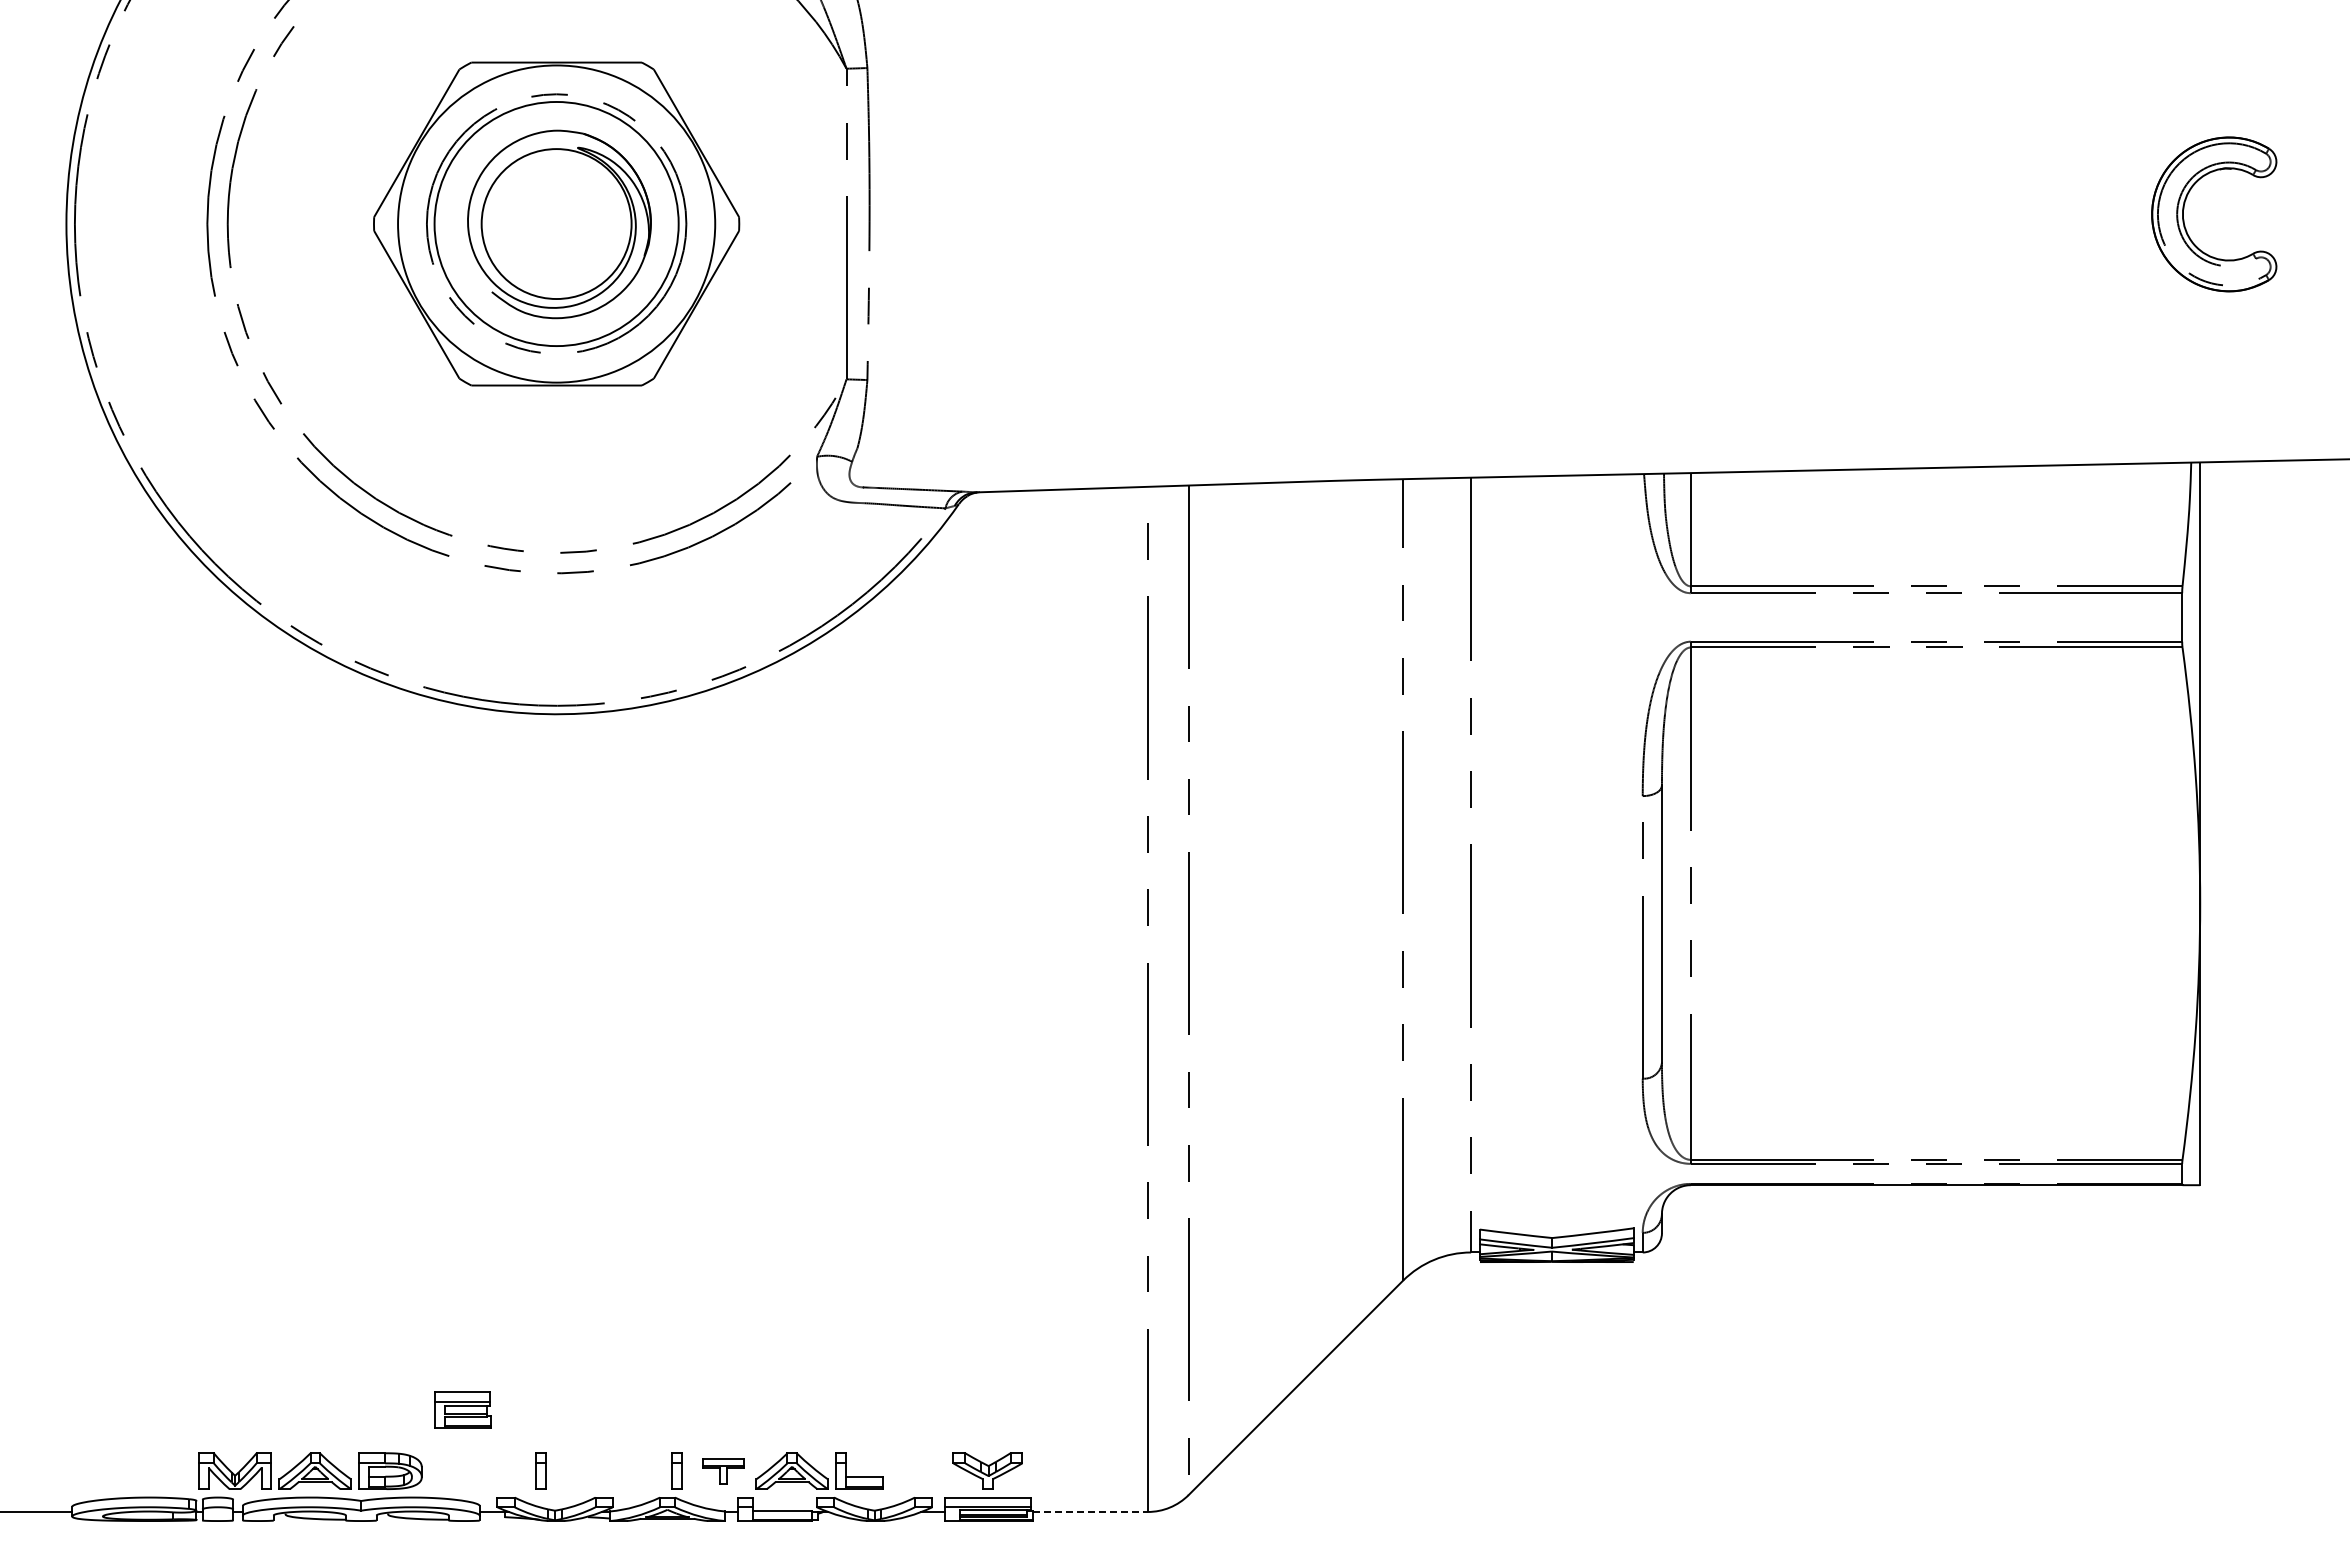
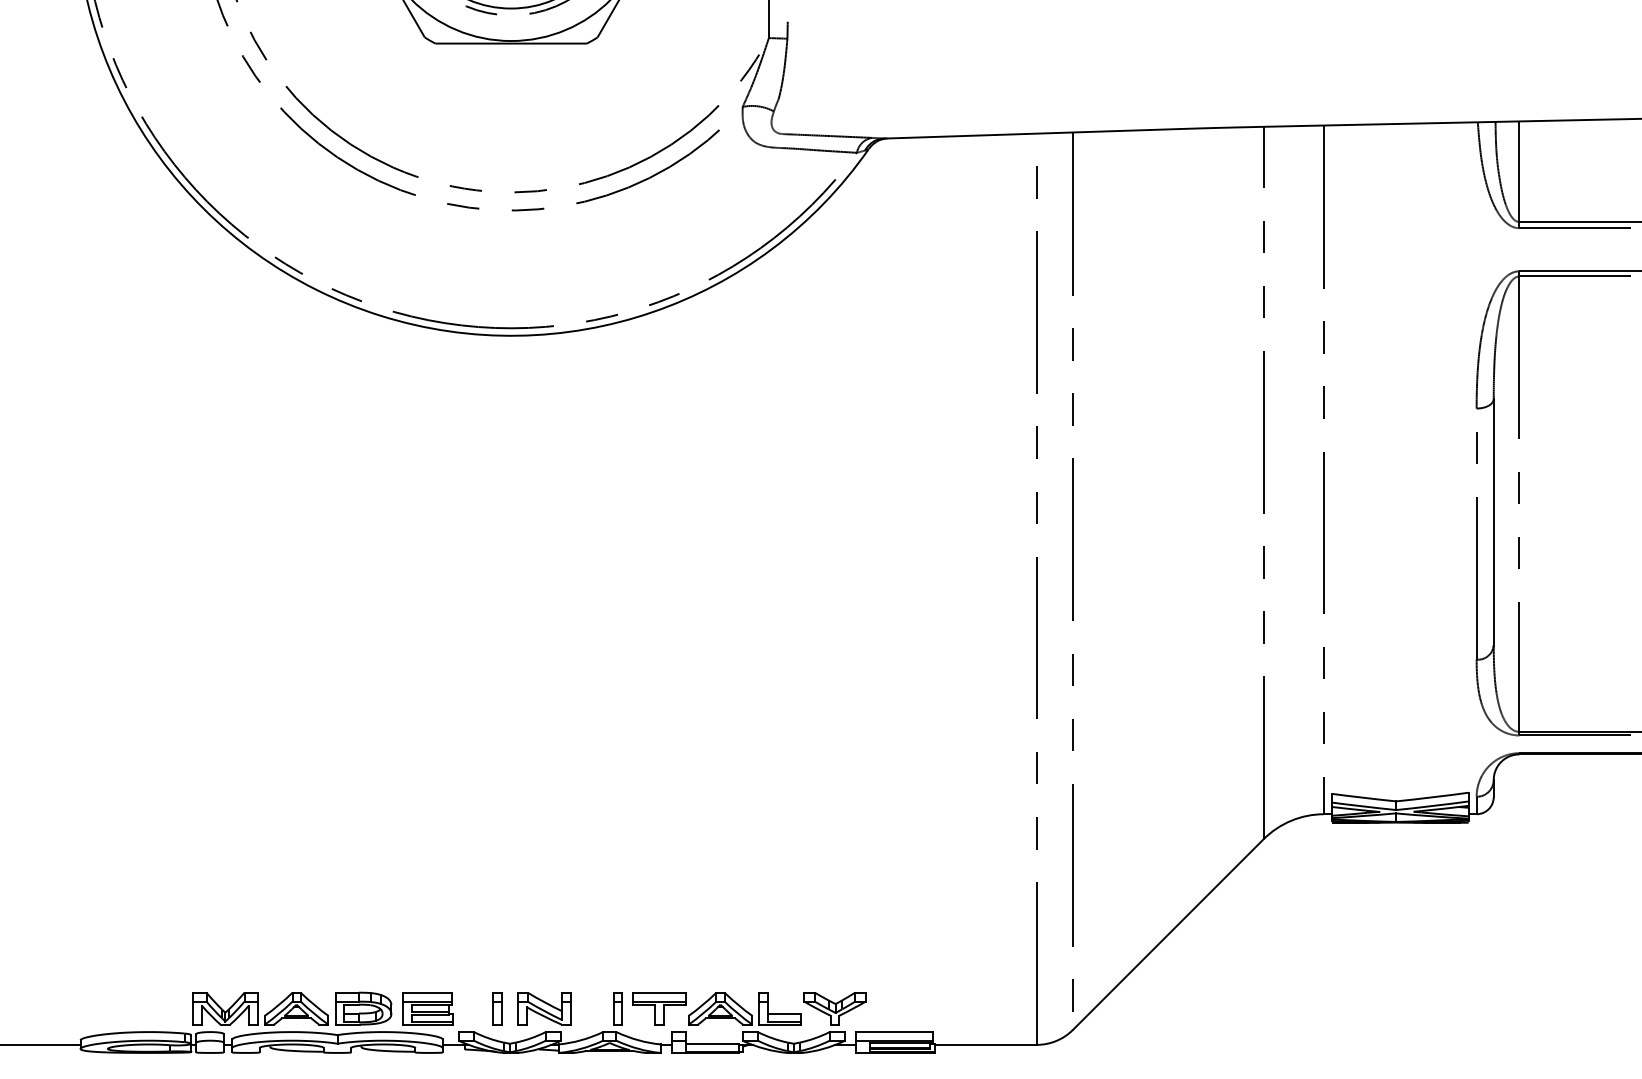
part: (462, 1409) -> (427, 1008), moved
part: (594, 1470) -> (544, 1008), added
part: (723, 1470) -> (659, 1008), size x1.43
part: (987, 1470) -> (834, 1008), moved
line: (1091, 1511) -> (986, 1044), dashed -> solid

